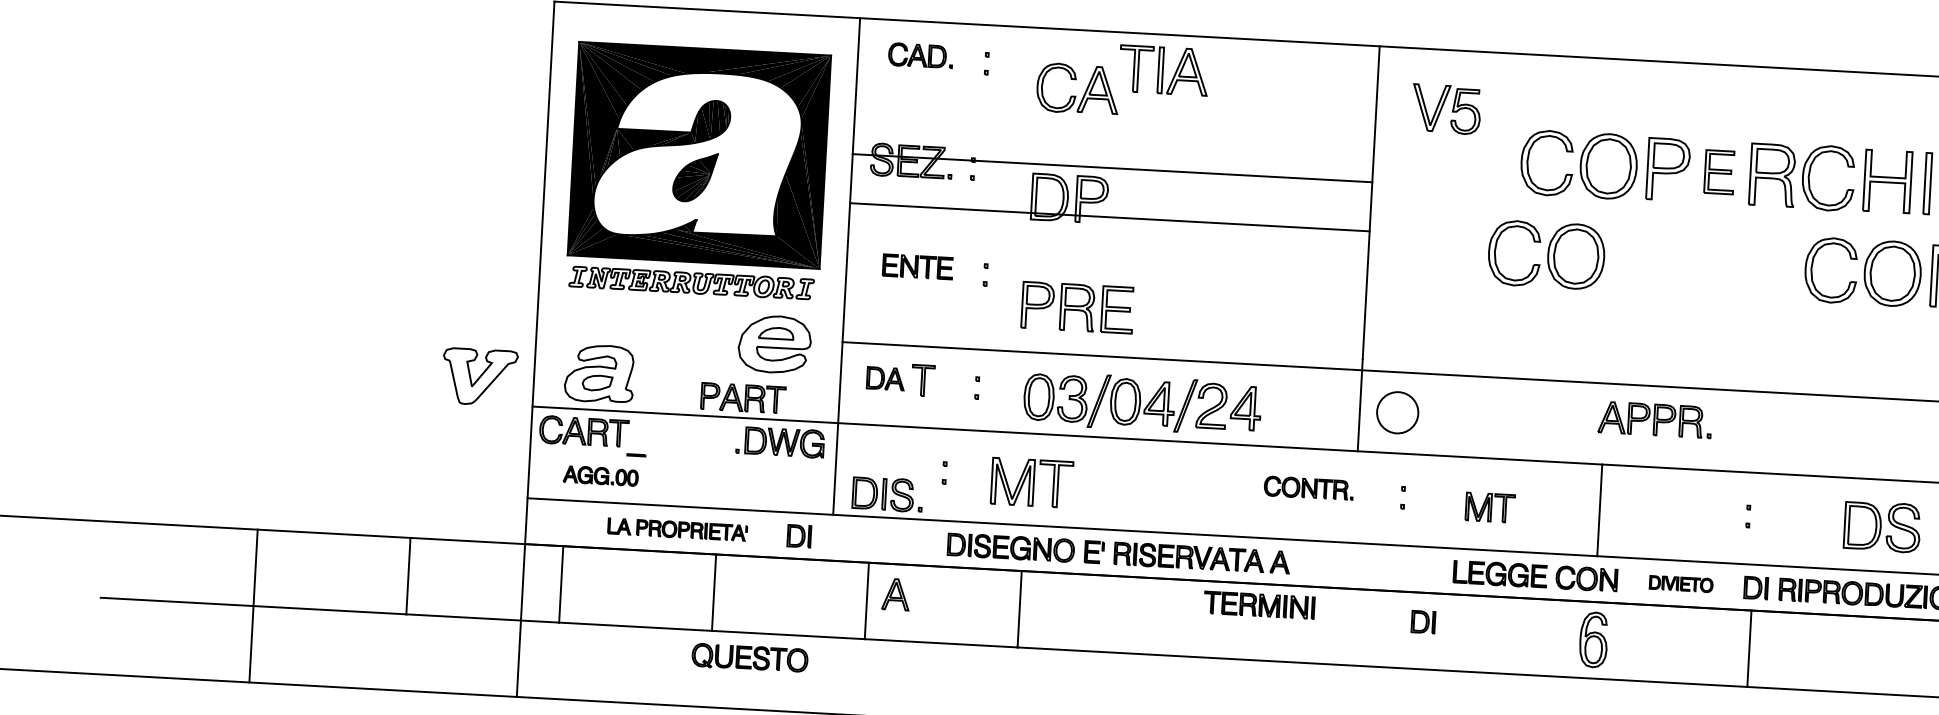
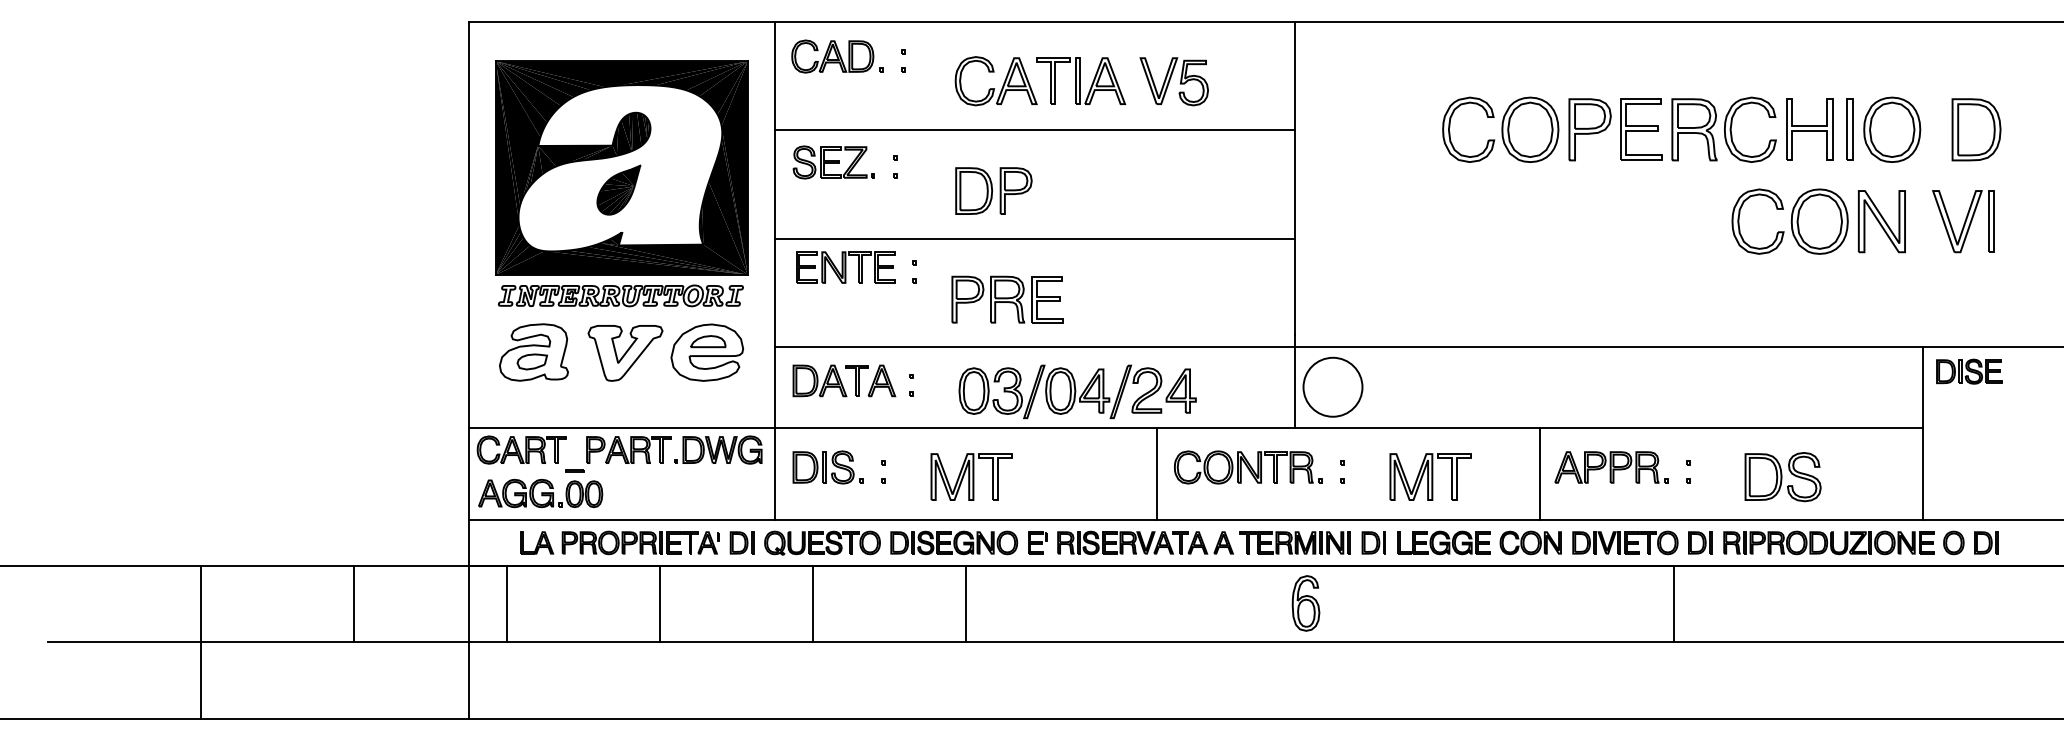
part: (920, 55) -> (837, 56), size x1.43
part: (1164, 69) -> (1081, 80), moved
part: (1445, 109) -> (1173, 81), moved
line: (1112, 168) -> (1034, 130), moved
part: (1719, 172) -> (1641, 129), size x1.43
line: (1109, 217) -> (1034, 238), moved
part: (1545, 254) -> (1472, 221), removed
part: (917, 266) -> (845, 267), size x1.43
part: (599, 373) -> (533, 352), moved
part: (479, 377) -> (625, 353), moved
part: (885, 378) -> (819, 380), size x1.43
part: (743, 397) -> (628, 449), moved
circle: (1397, 411) -> (1332, 386), size x1.43
part: (1655, 419) -> (1611, 467), moved
part: (600, 475) -> (540, 493), size x1.67
part: (1309, 488) -> (1248, 467), size x1.67
line: (1217, 489) -> (1157, 473), added
part: (887, 494) -> (827, 467), moved
part: (1490, 507) -> (1430, 476), size x1.67
part: (1881, 527) -> (1782, 477), moved
part: (676, 529) -> (619, 542), size x1.43
part: (1681, 583) -> (1625, 542), size x1.67
part: (895, 594) -> (881, 380), moved
part: (1258, 604) -> (1294, 542), moved
part: (1422, 621) -> (1373, 542), moved
part: (1593, 639) -> (1305, 603), moved
line: (1748, 648) -> (1673, 603), moved
part: (750, 657) -> (822, 542), moved

